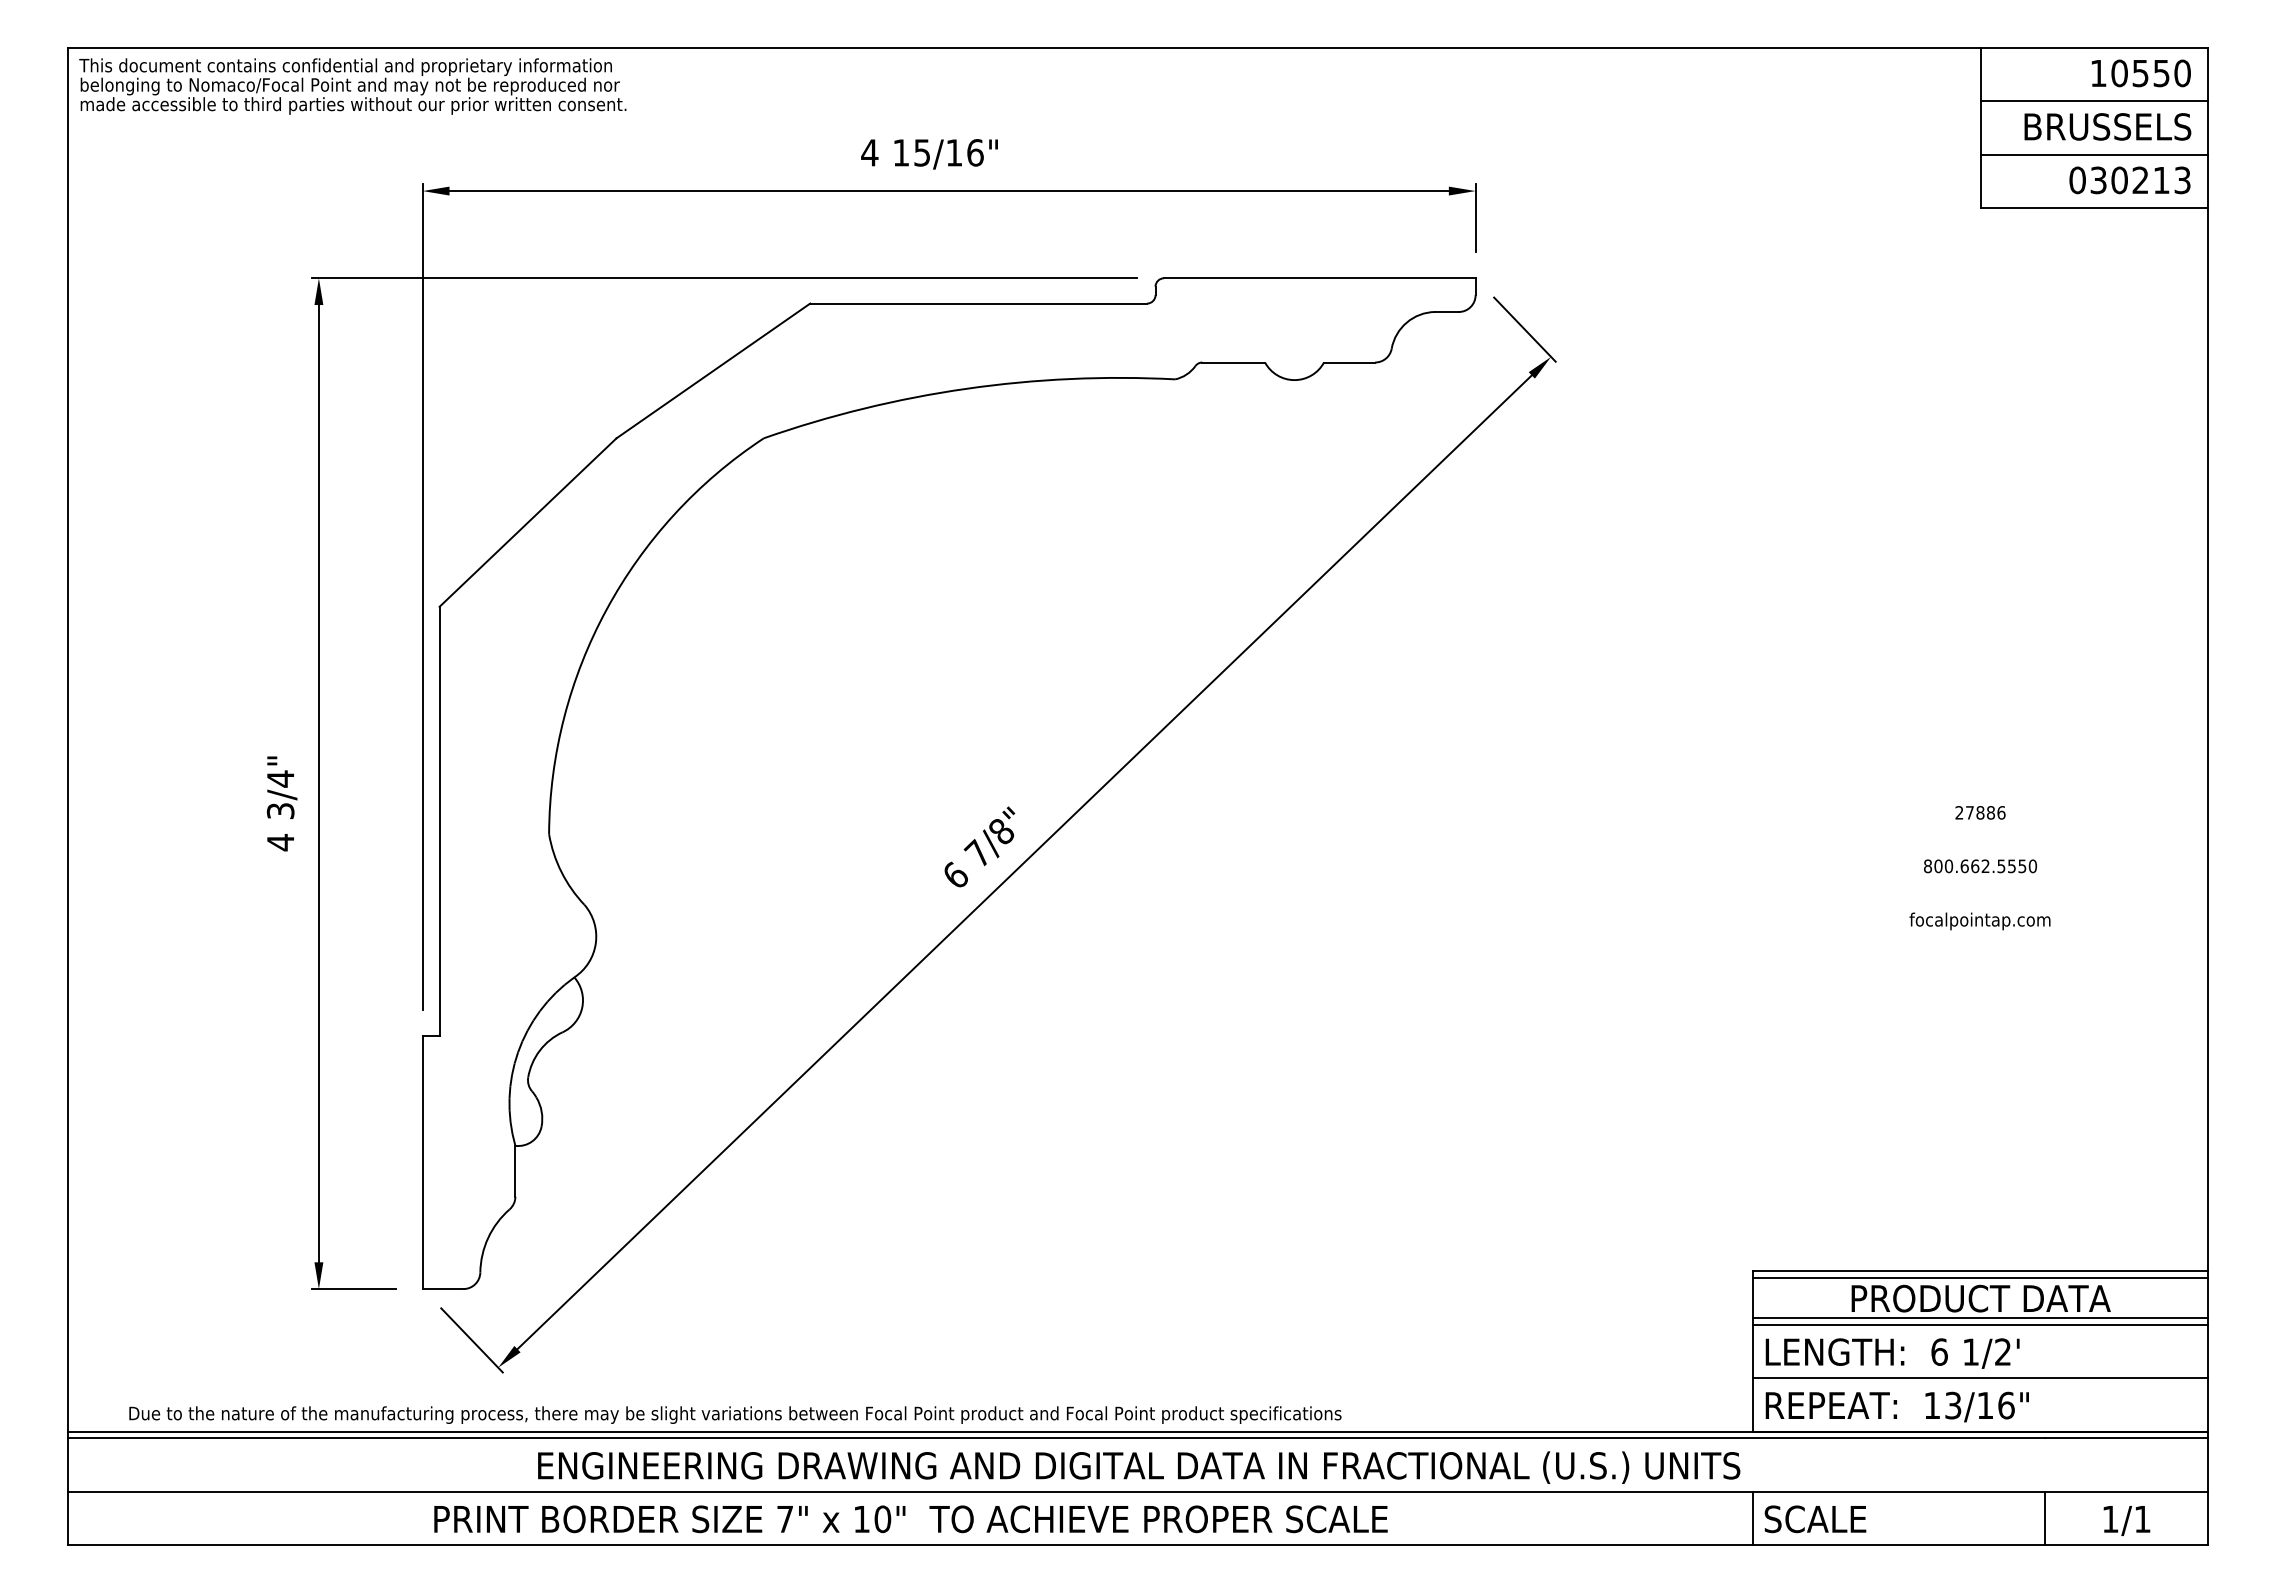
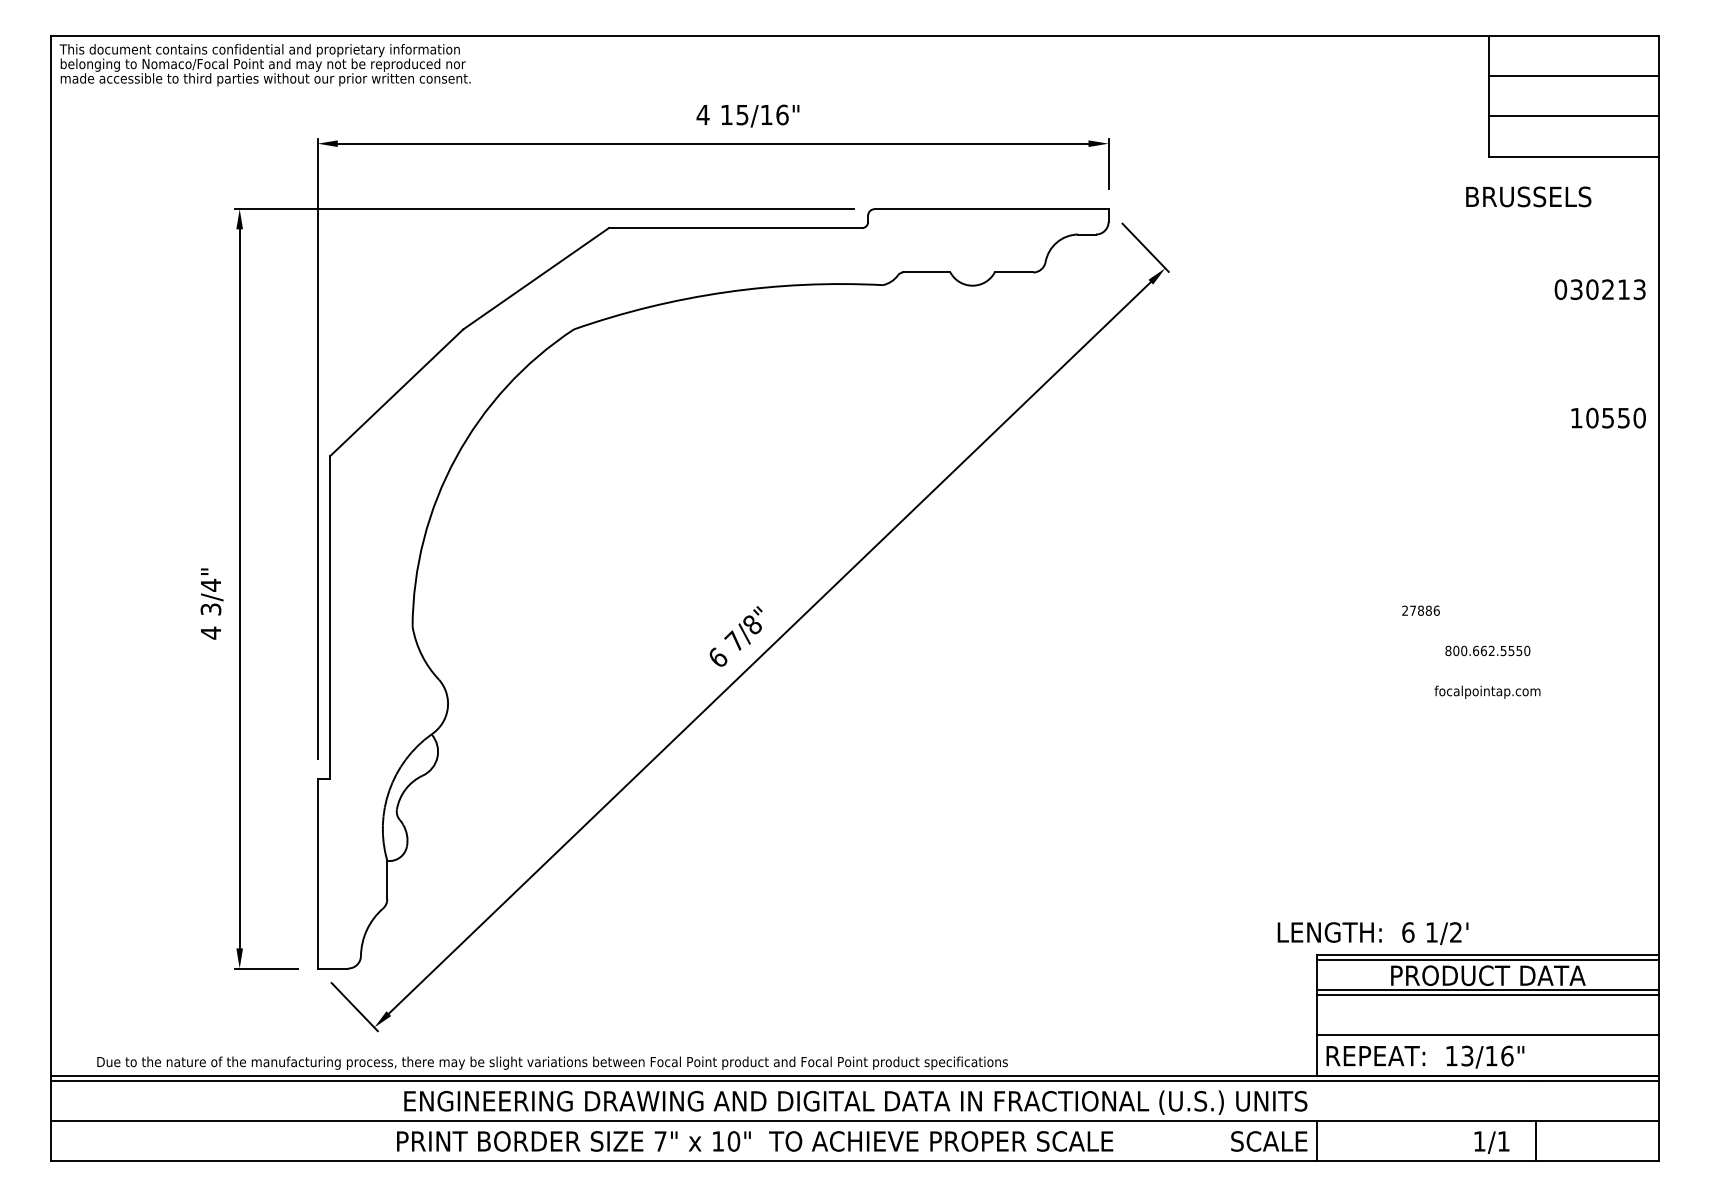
text: (2140, 73) -> (1608, 418), moved
text: (2107, 126) -> (1528, 196), moved
text: (929, 154) -> (747, 116), moved
text: (2129, 180) -> (1599, 289), moved
text: (1980, 812) -> (1421, 610), moved
text: (1892, 1353) -> (1372, 933), moved
text: (910, 1519) -> (754, 1141), moved
text: (1815, 1519) -> (1269, 1141), moved
text: (2126, 1520) -> (1491, 1142), moved

